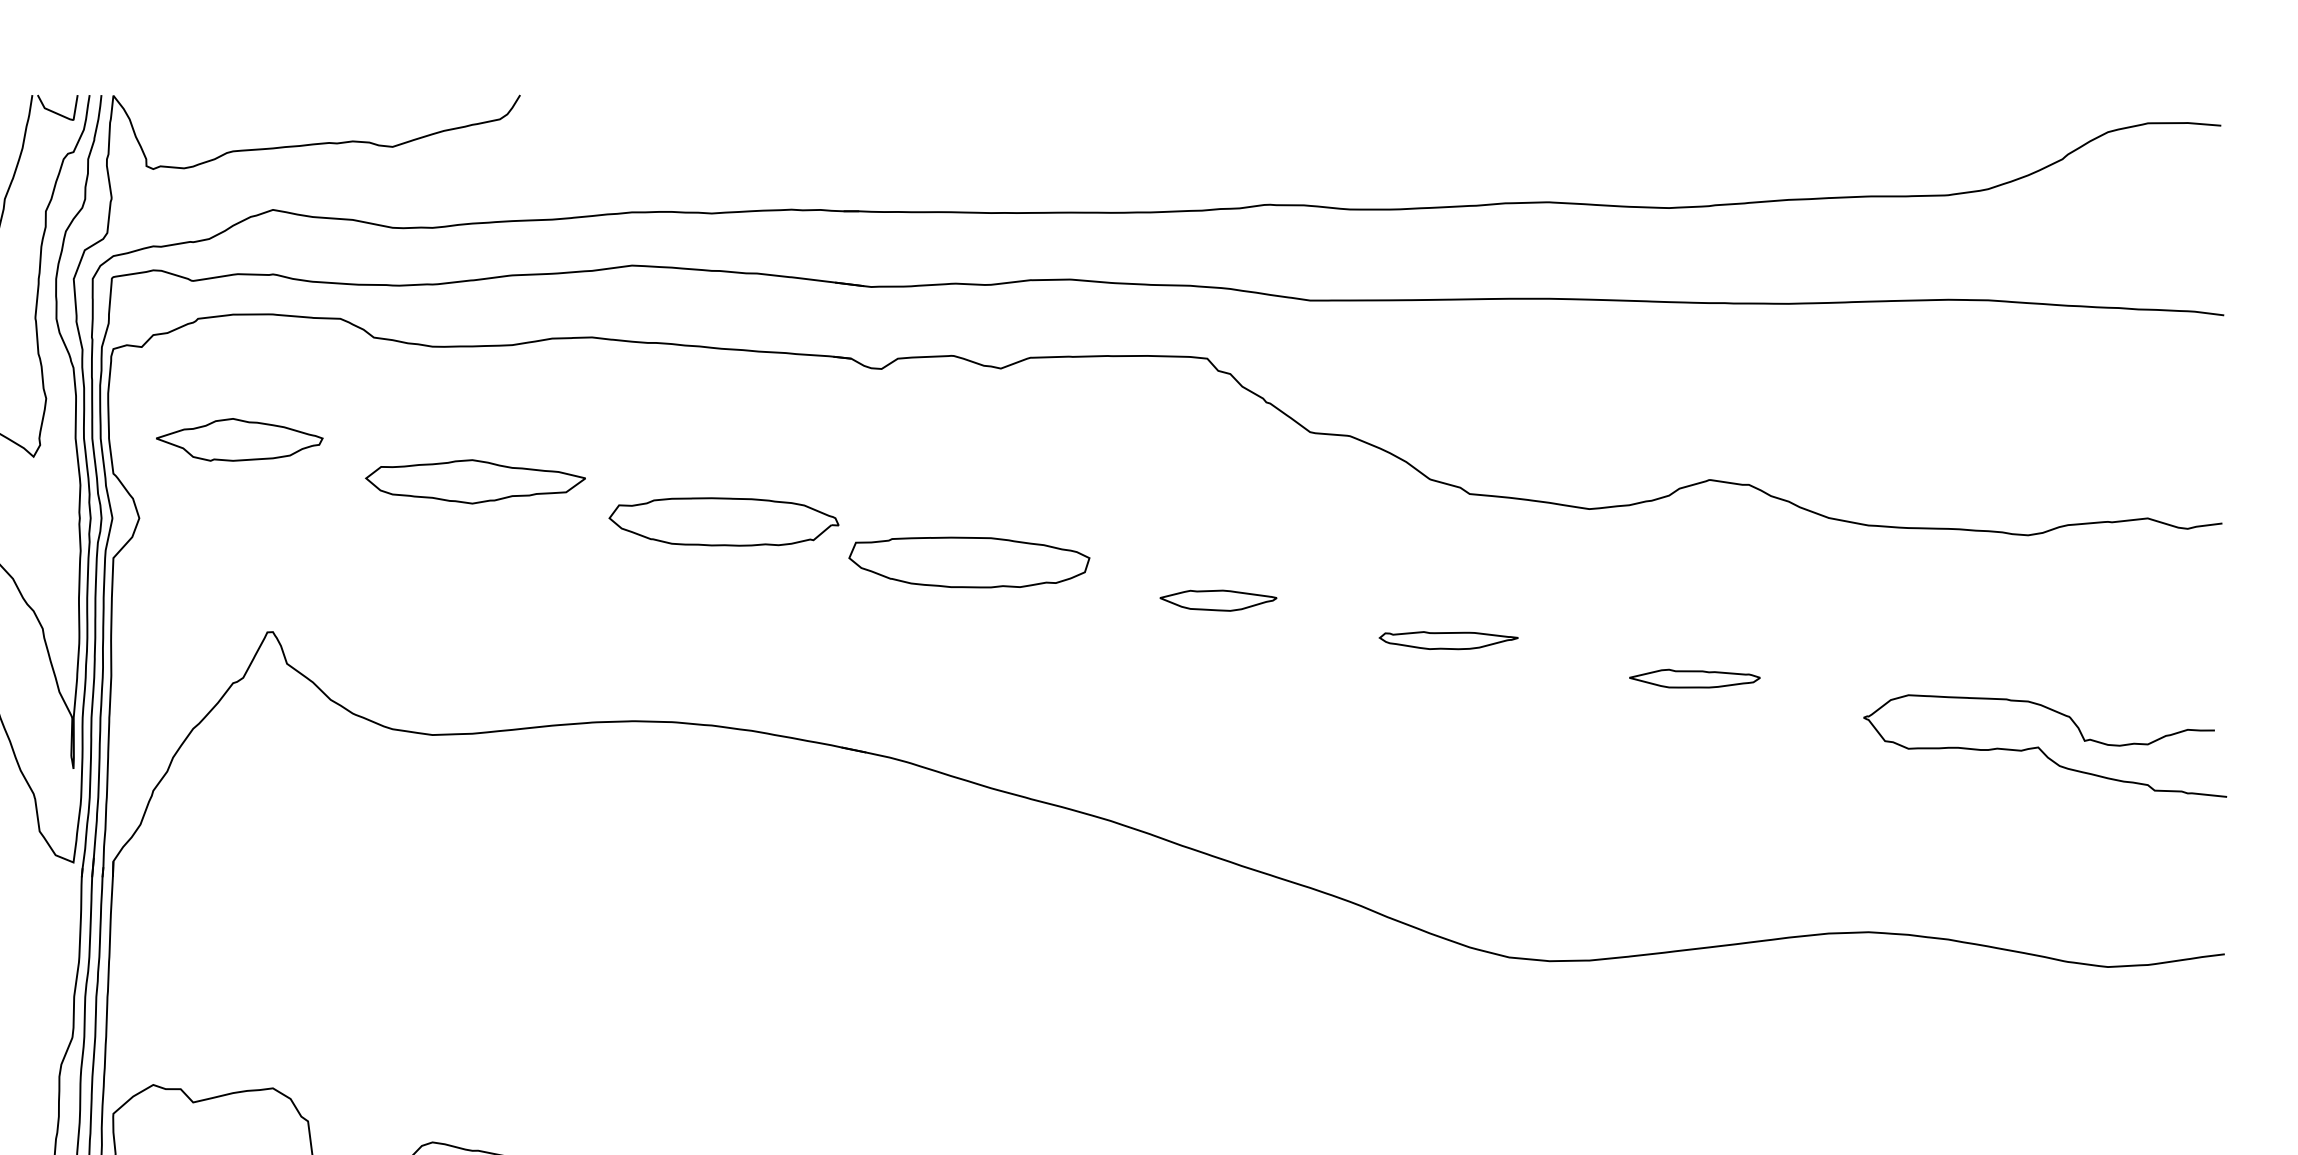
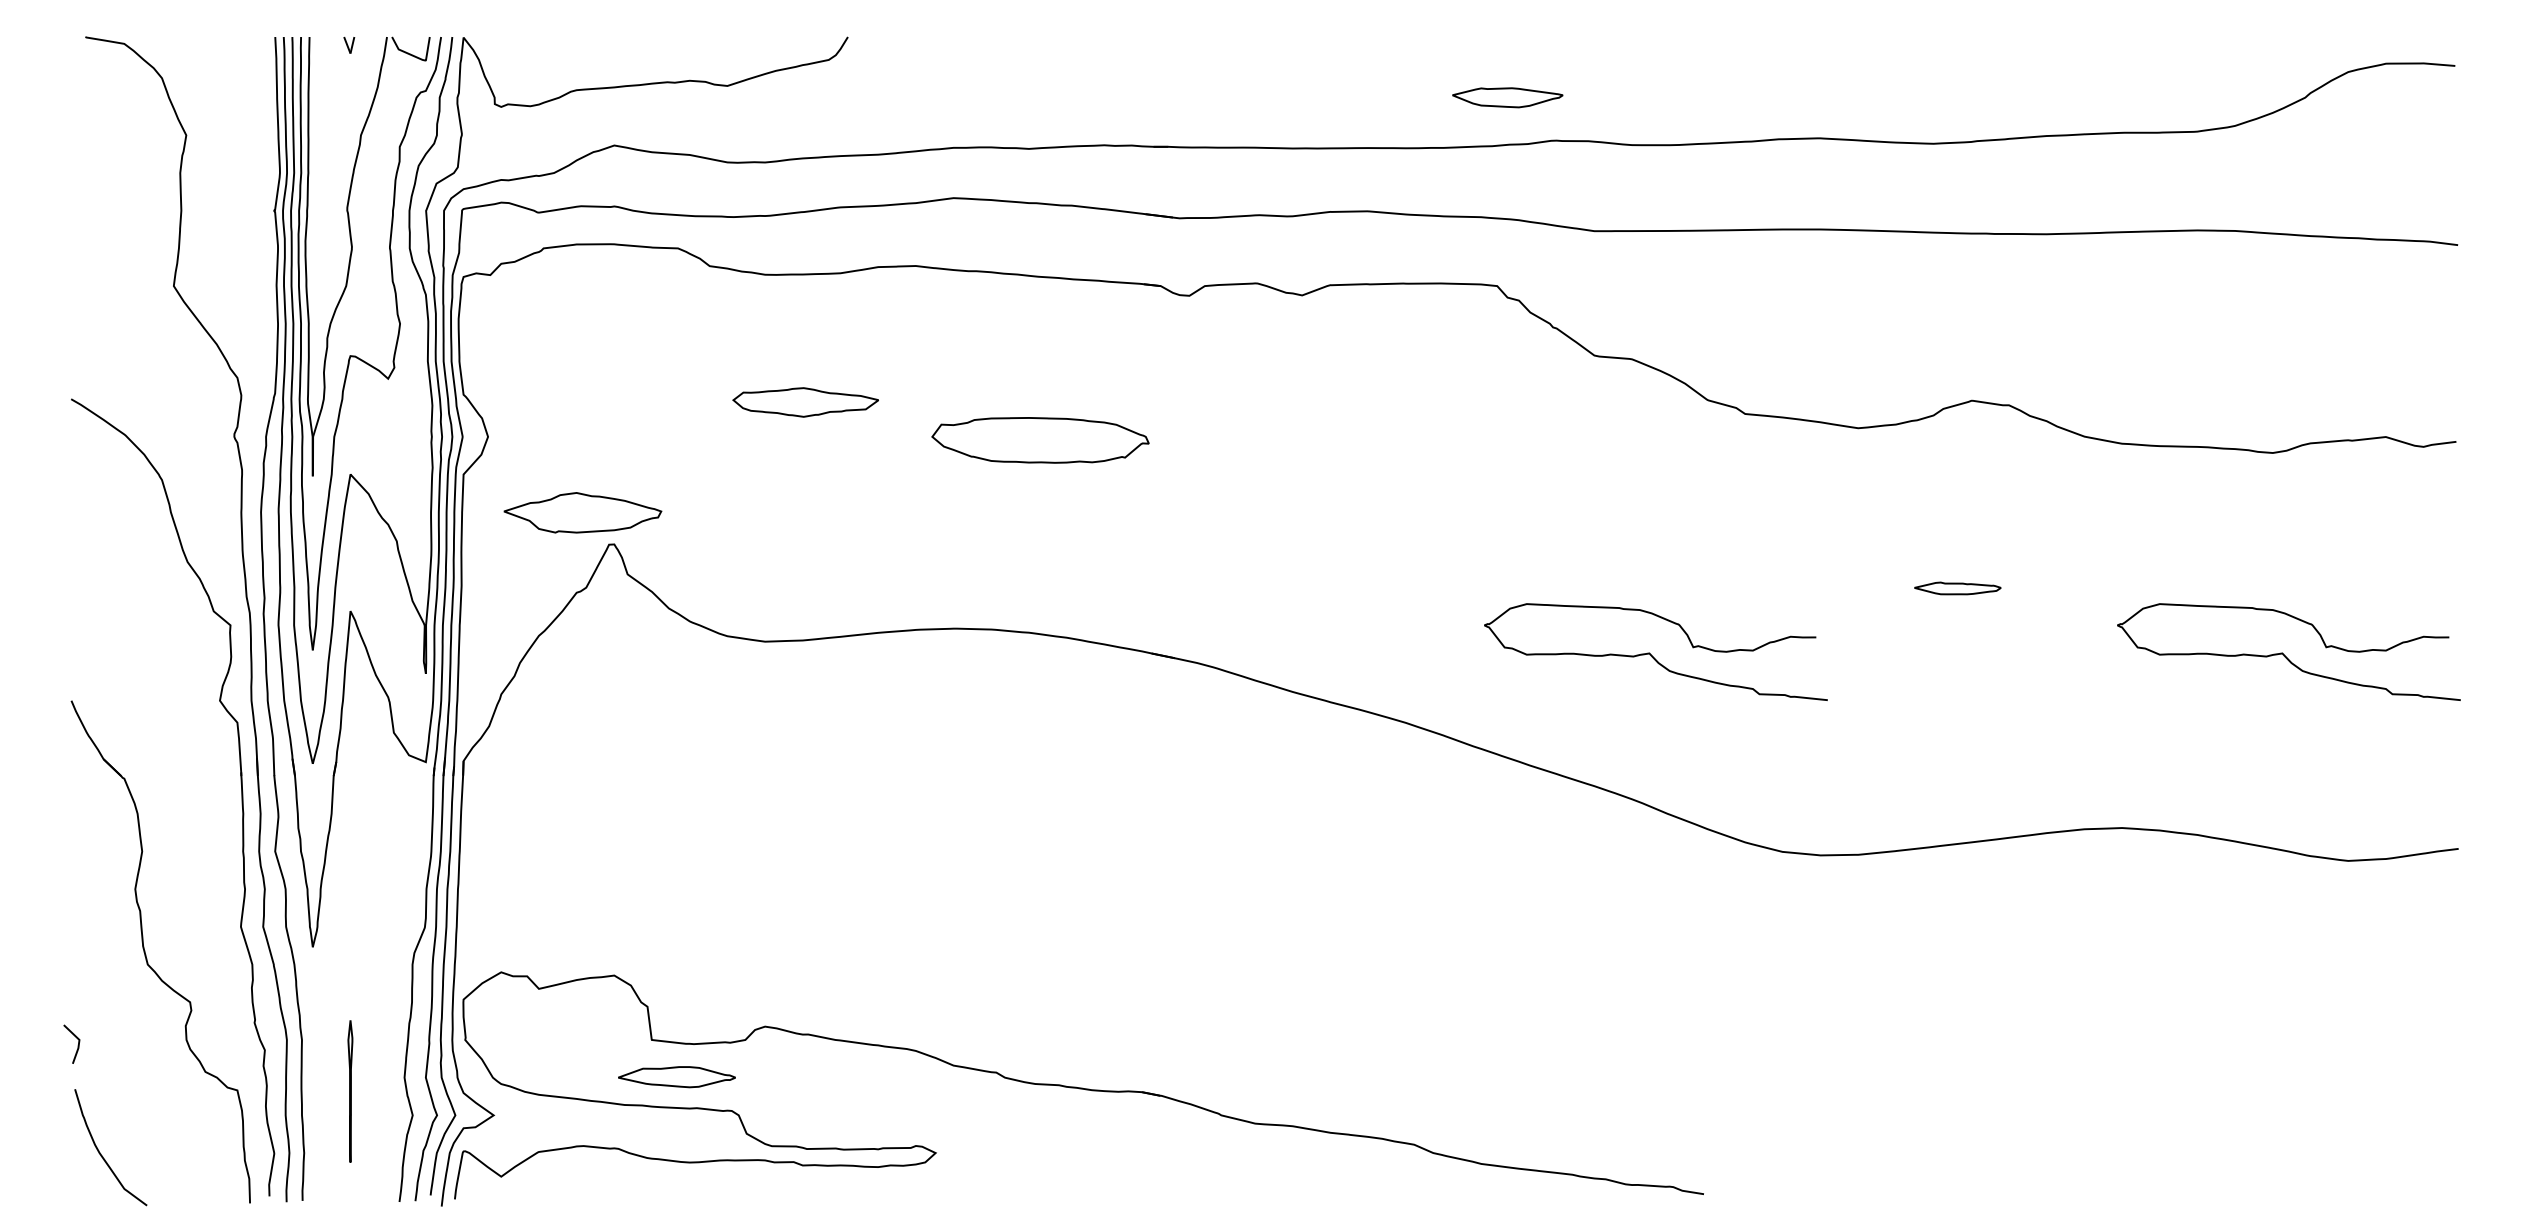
part: (239, 439) -> (582, 512), moved
part: (475, 481) -> (805, 402), size x0.7
part: (969, 562) -> (1272, 478), removed
part: (1218, 600) -> (1507, 97), moved
part: (1448, 640) -> (1725, 552), removed
part: (1694, 678) -> (1957, 588), size x0.7
curve: (1370, 748) -> (1651, 654), added

